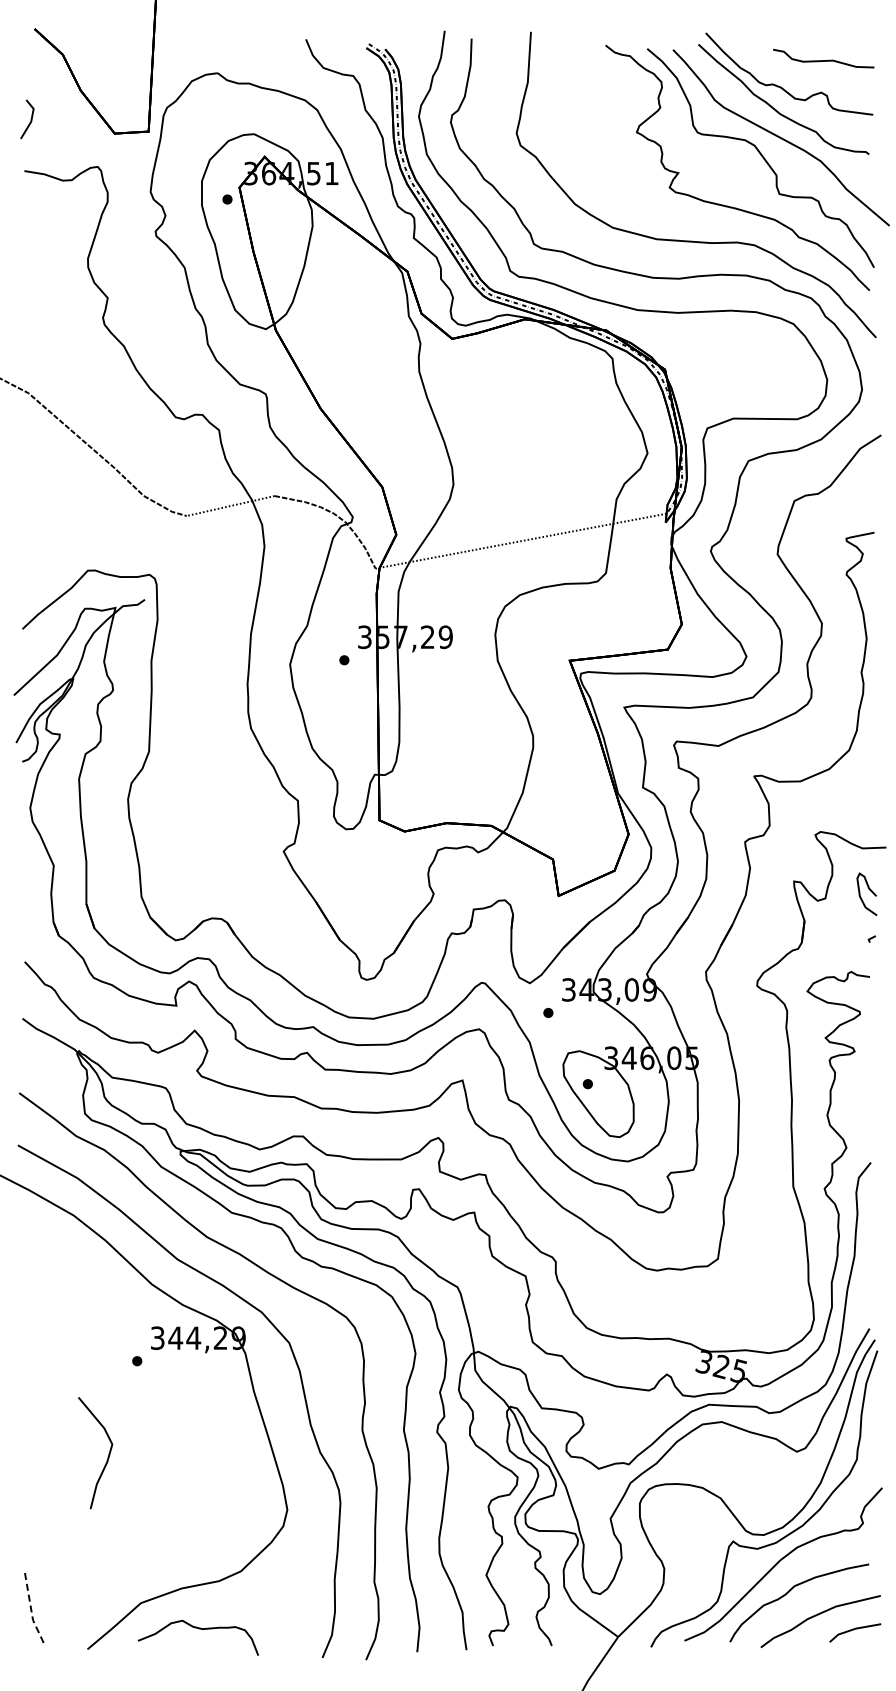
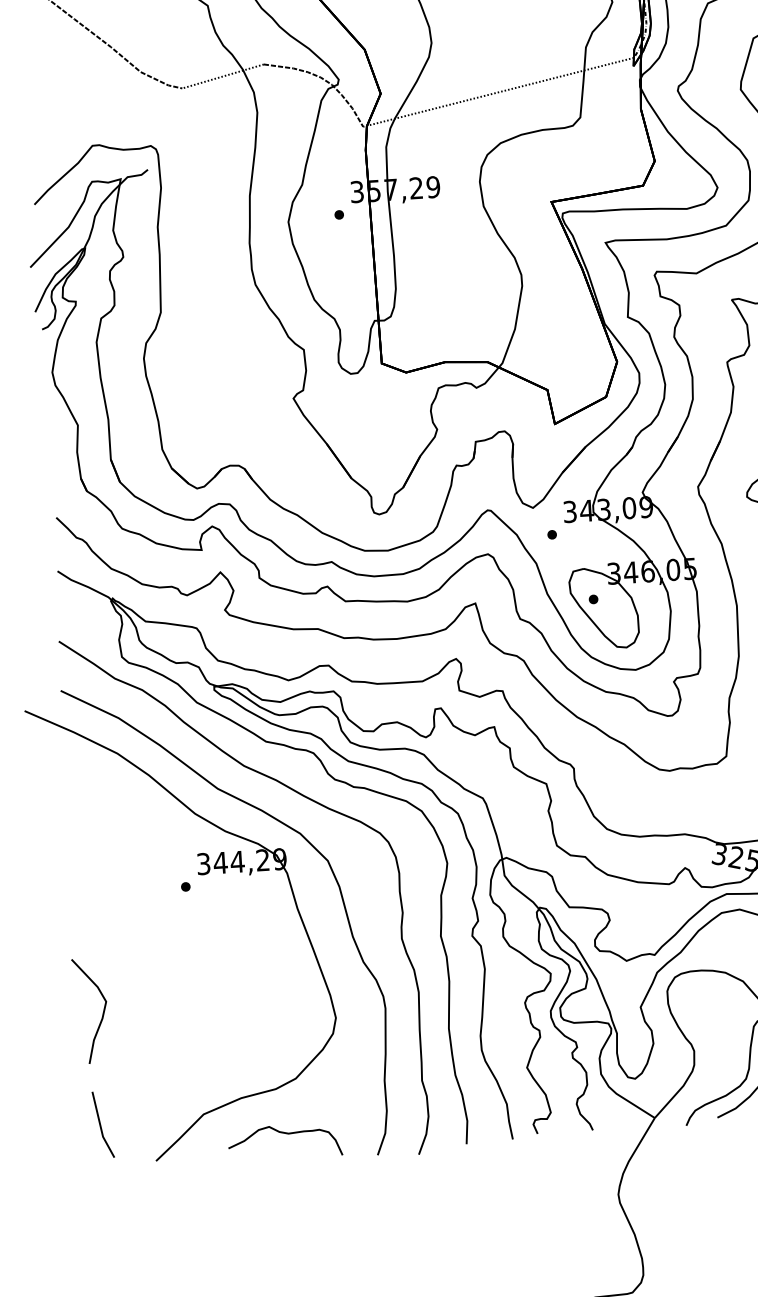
curve: (107, 1457) -> (102, 1014), moved
line: (31, 1608) -> (100, 1125), dashed -> solid
curve: (198, 1629) -> (284, 1134), moved

